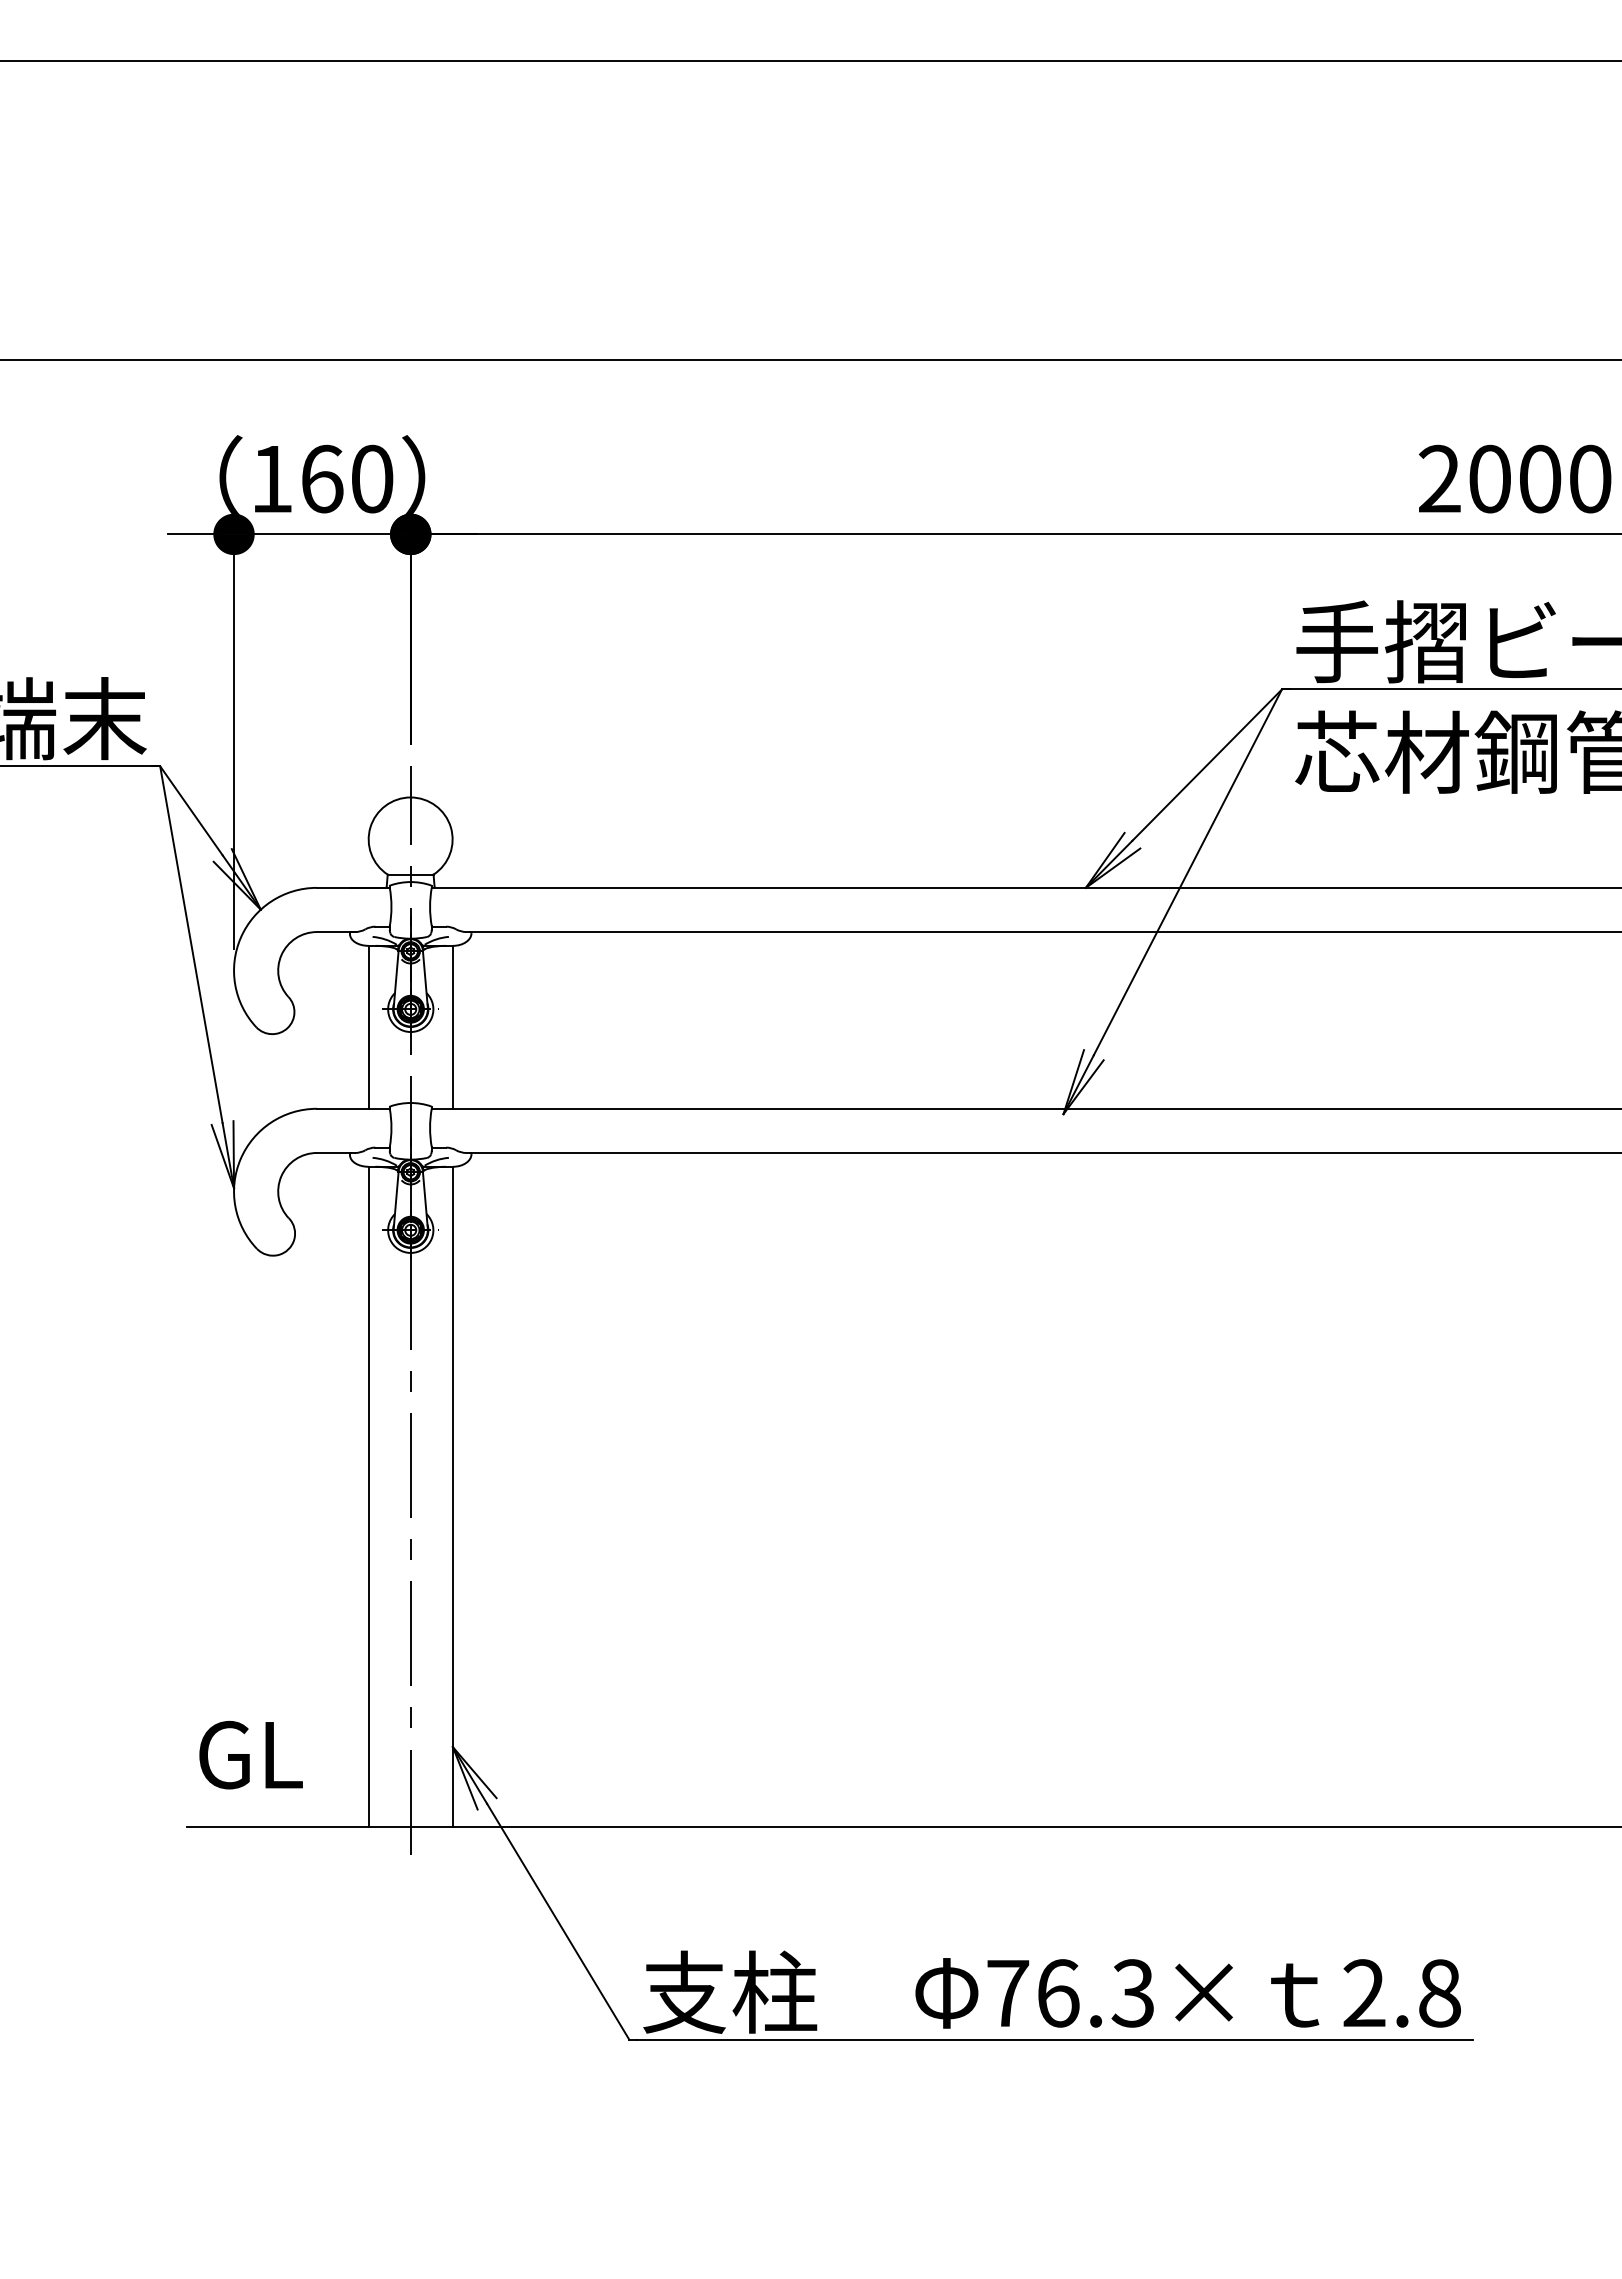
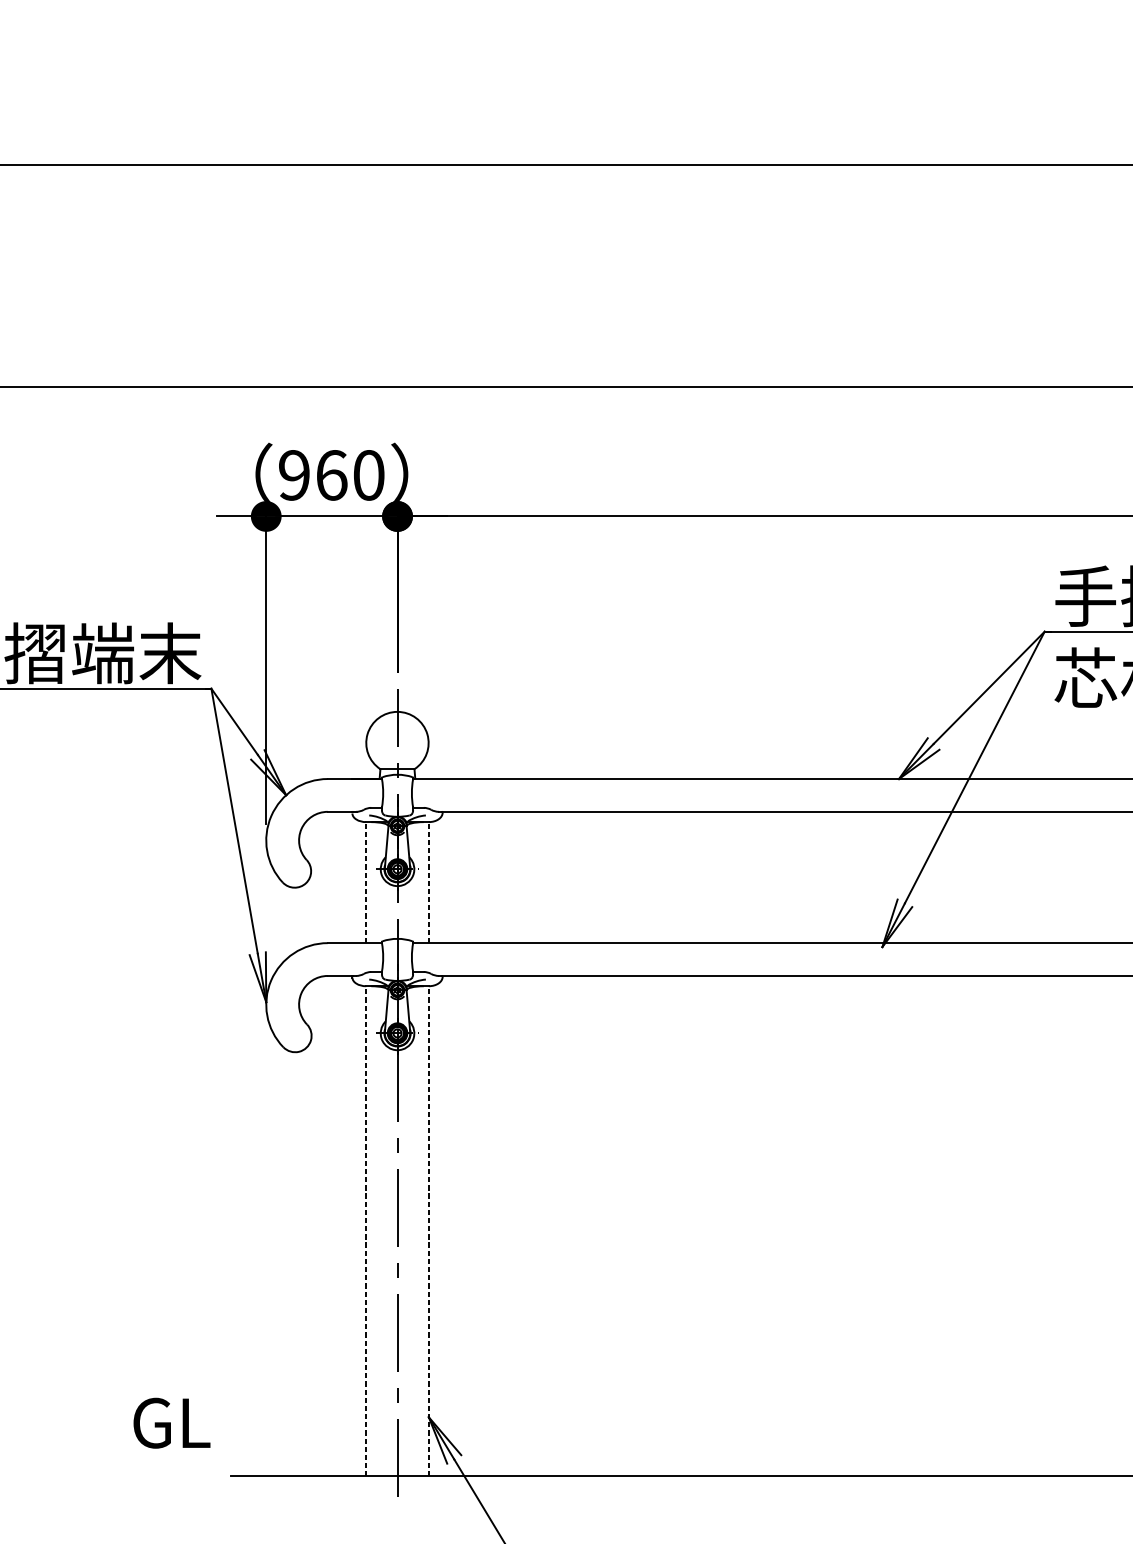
text: (271, 478) -> (294, 474), 160 -> 960
line: (368, 1026) -> (366, 882), solid -> dashed
line: (452, 1026) -> (428, 882), solid -> dashed
line: (368, 1496) -> (366, 1231), solid -> dashed
line: (452, 1496) -> (428, 1231), solid -> dashed
text: (250, 1755) -> (171, 1423), moved

